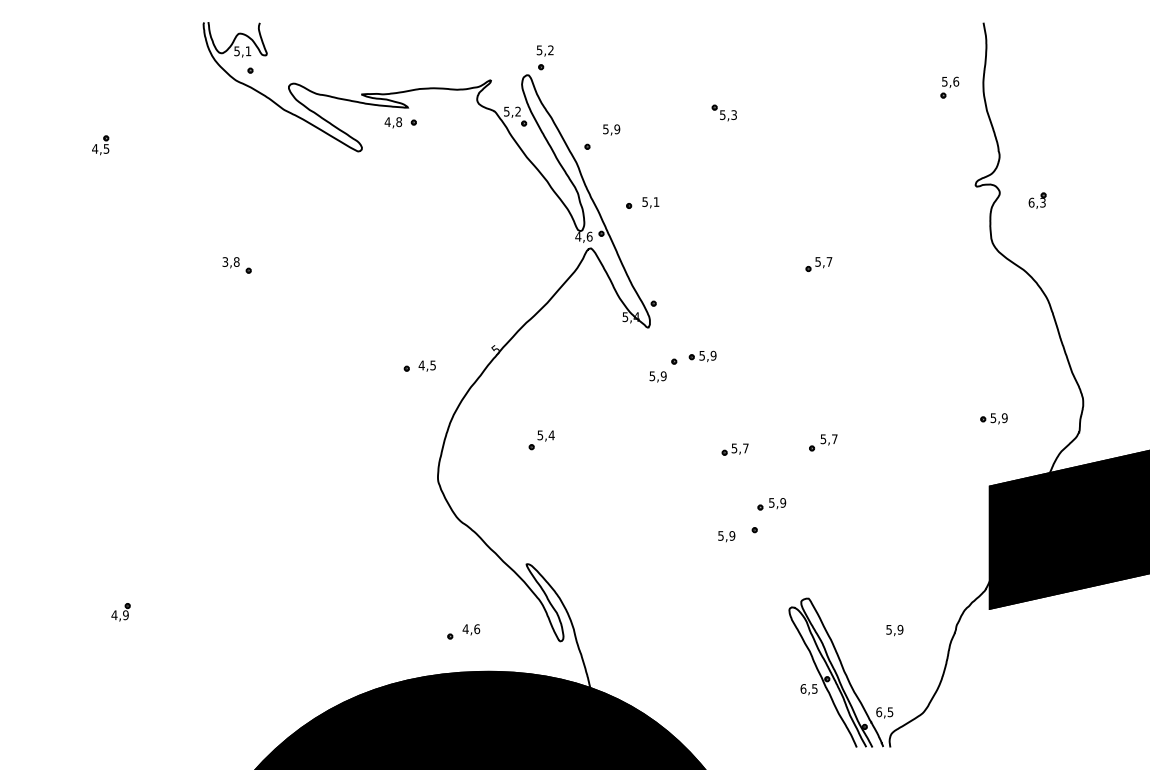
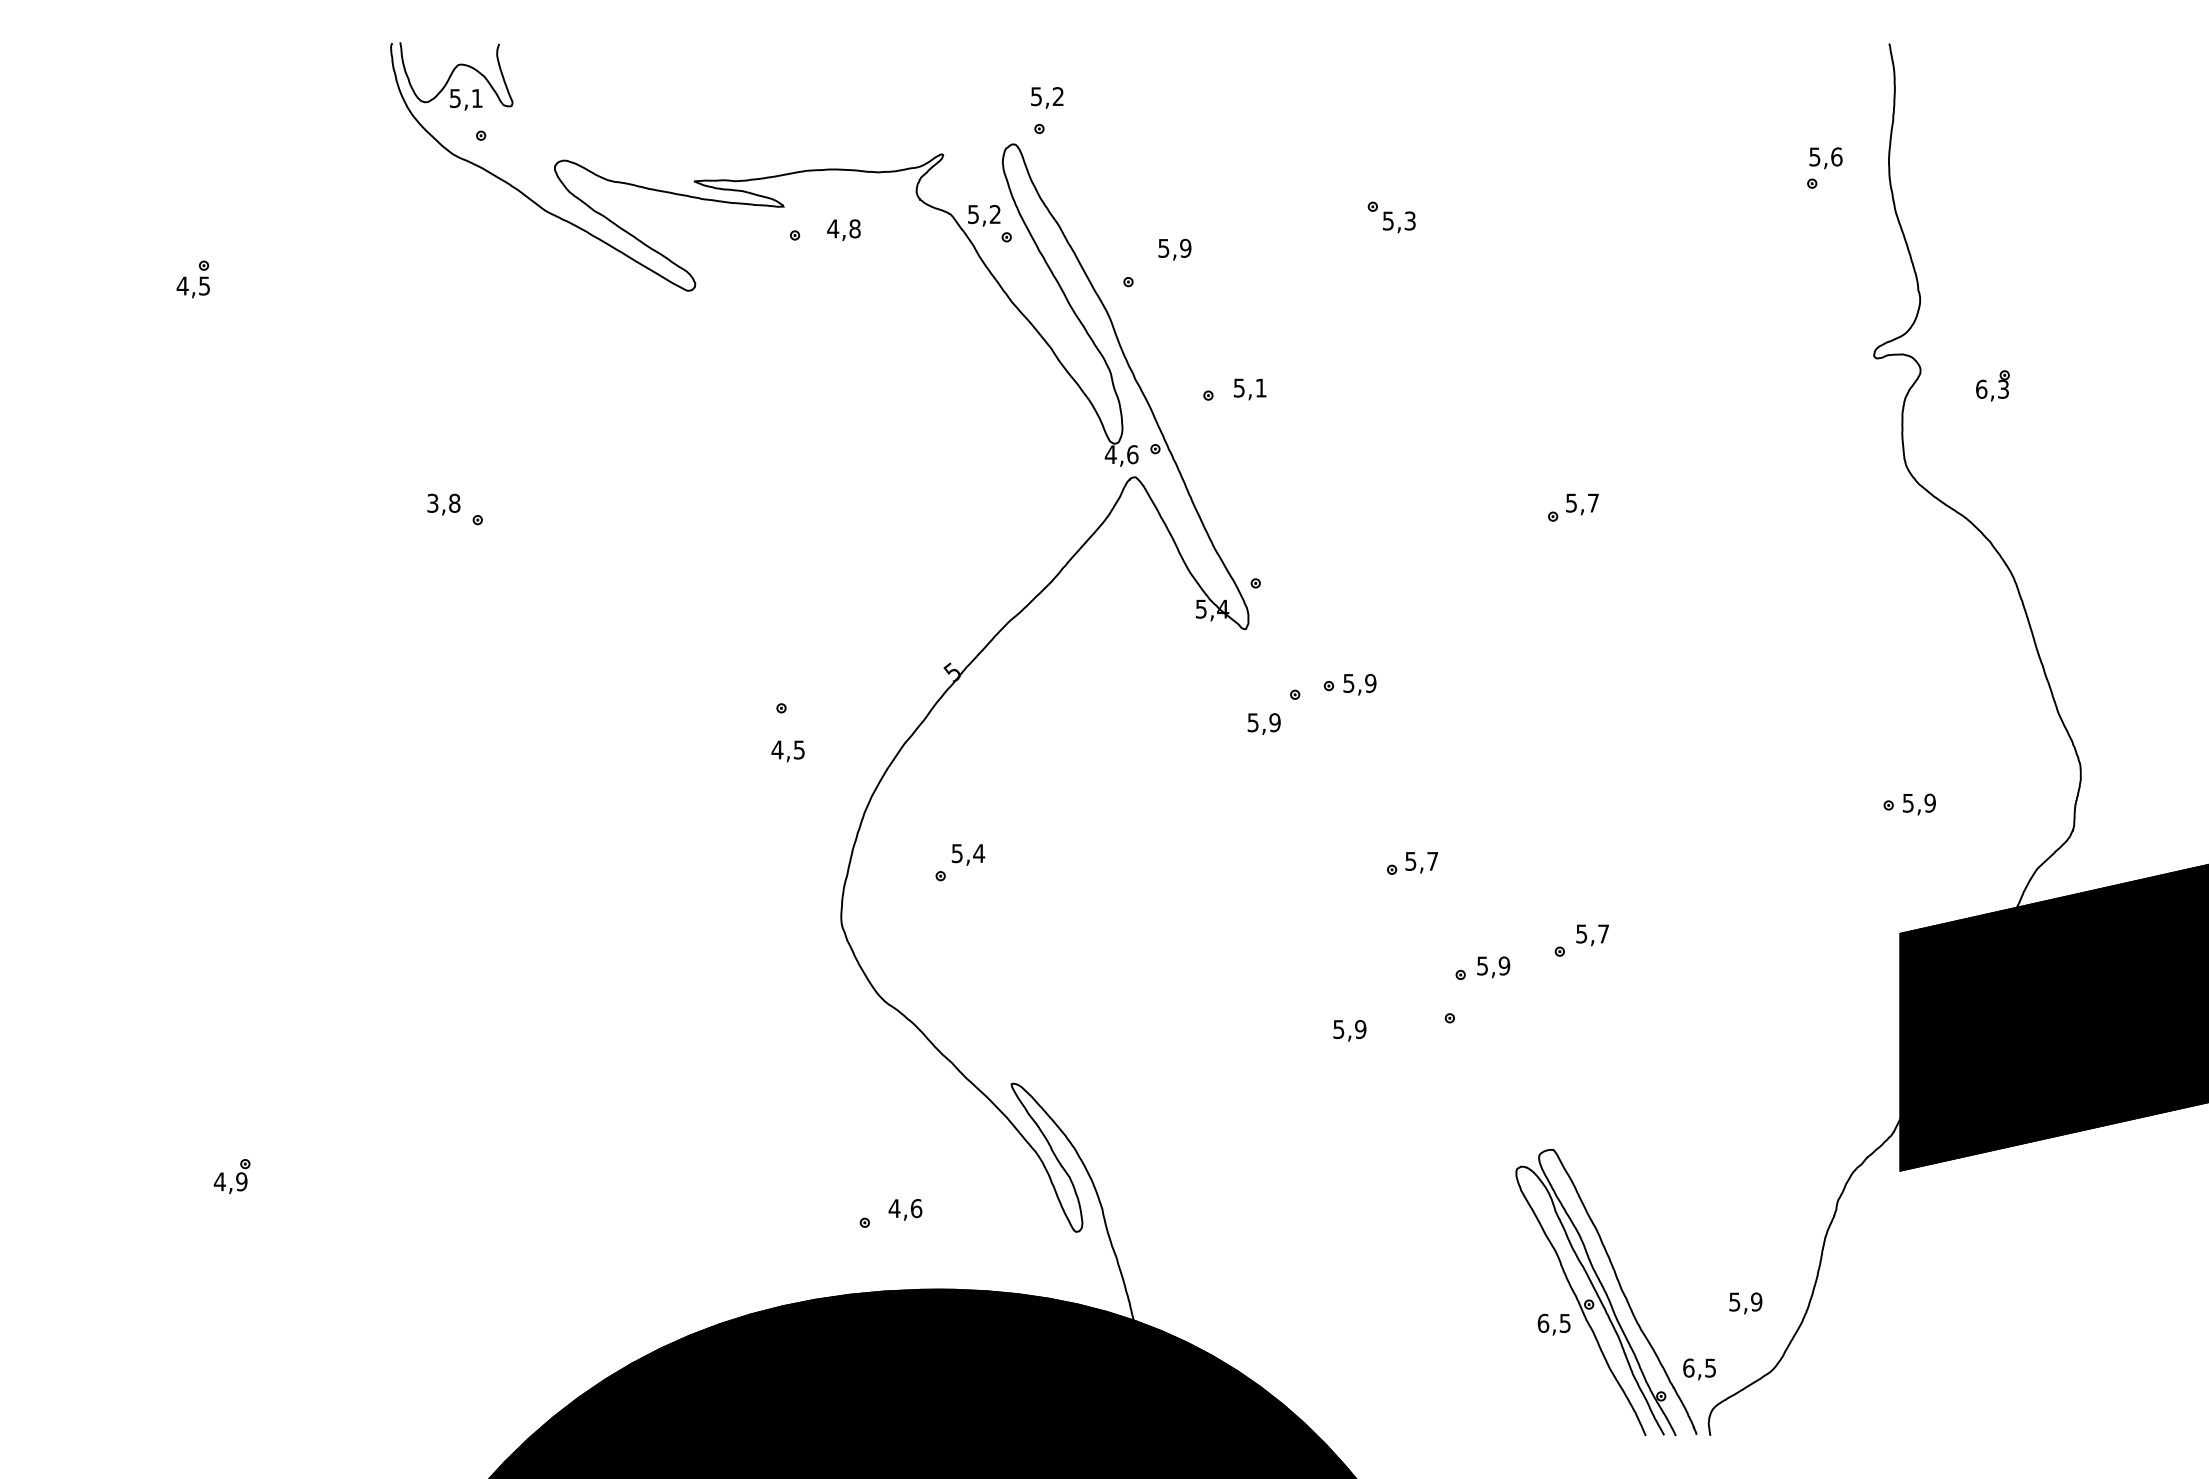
text: (393, 122) -> (844, 229), moved
text: (426, 365) -> (786, 750), moved
part: (541, 440) -> (959, 863), moved
part: (823, 442) -> (1581, 940), moved
text: (726, 536) -> (1349, 1030), moved
text: (894, 630) -> (1745, 1303), moved

